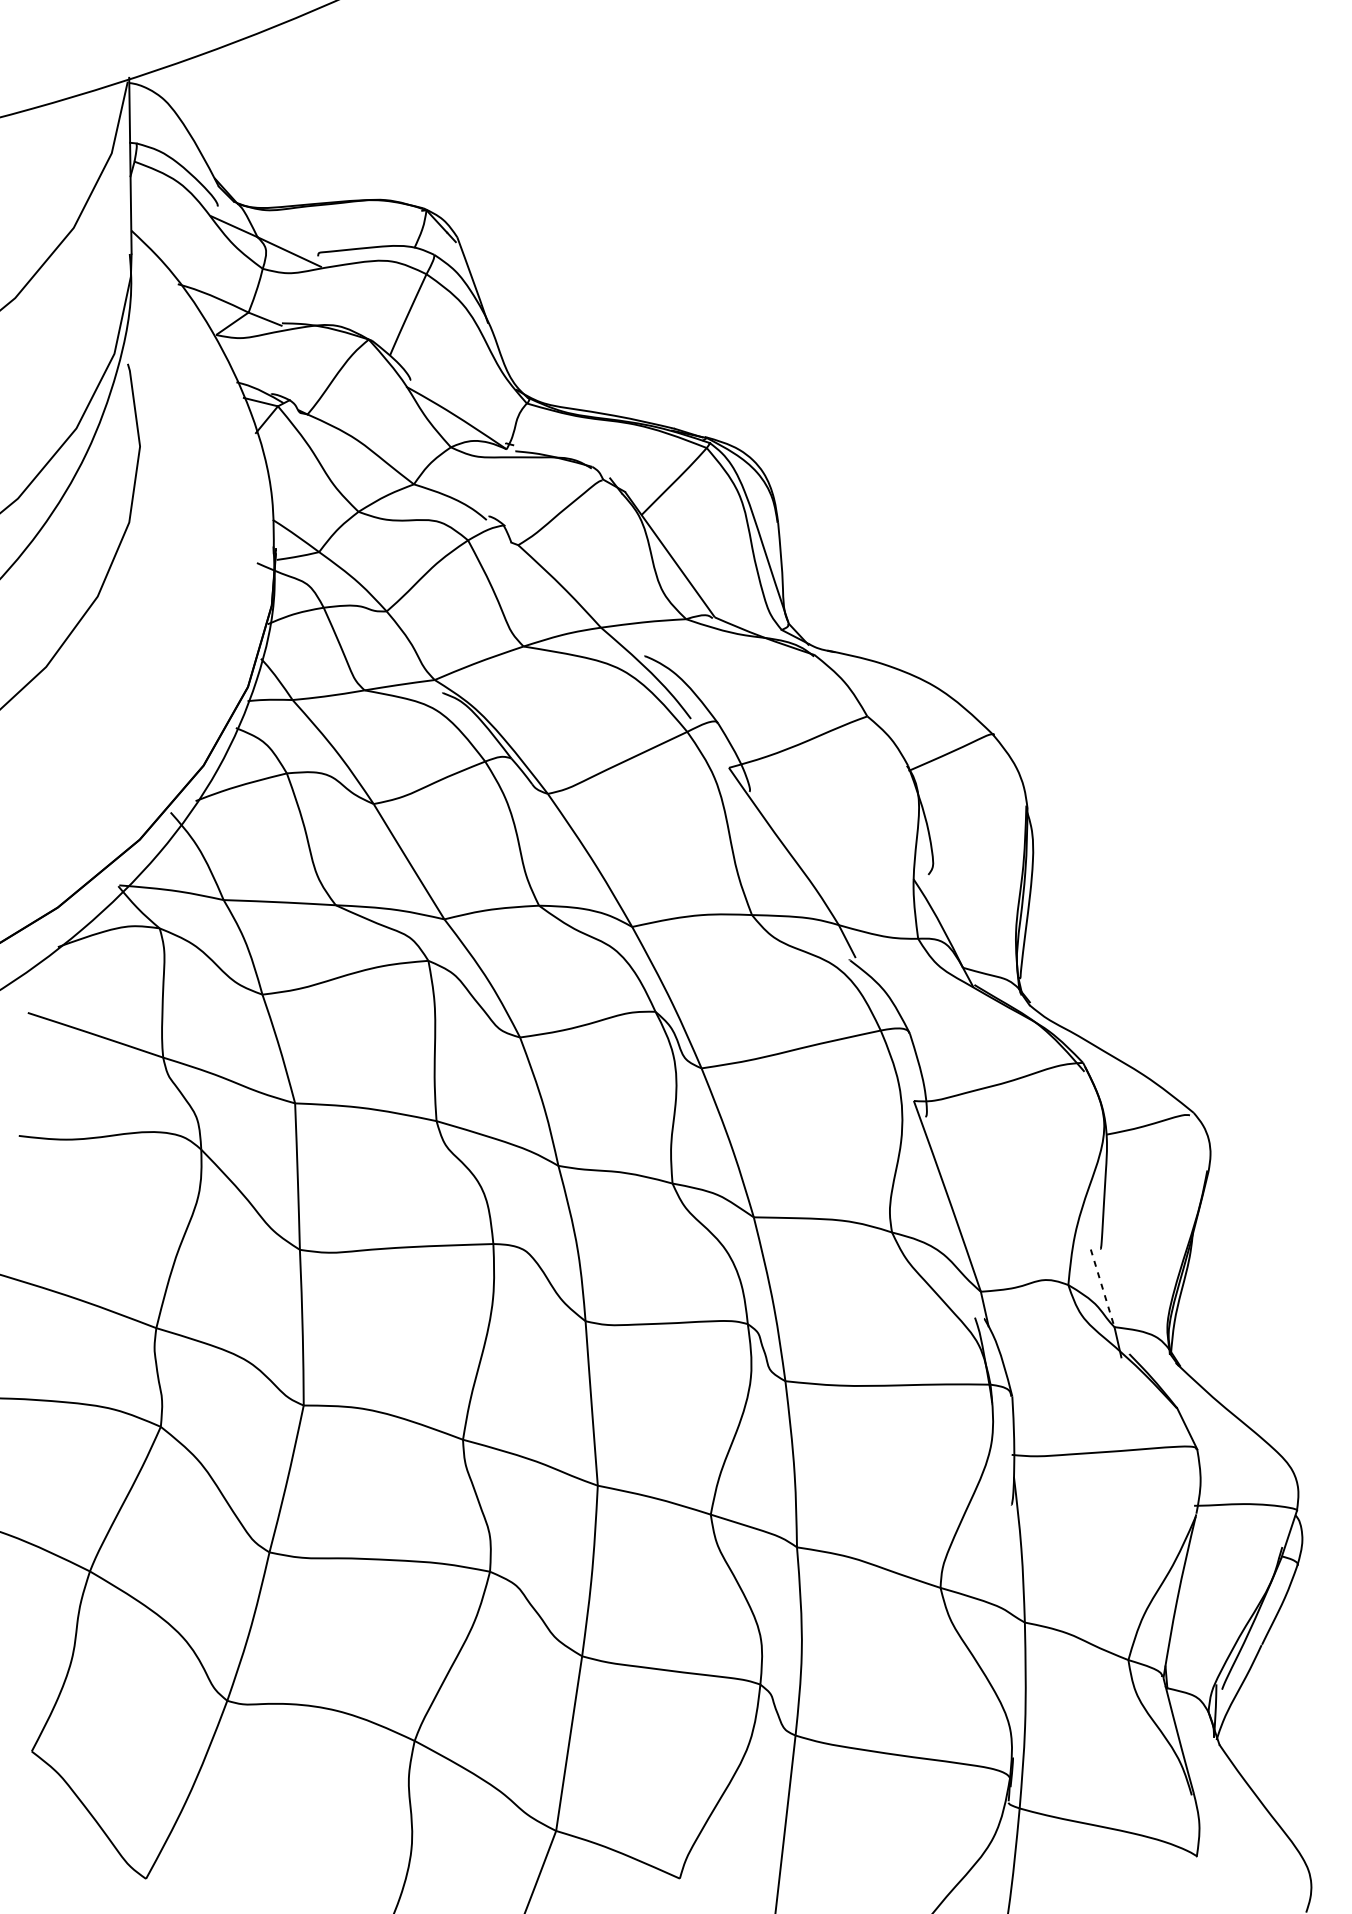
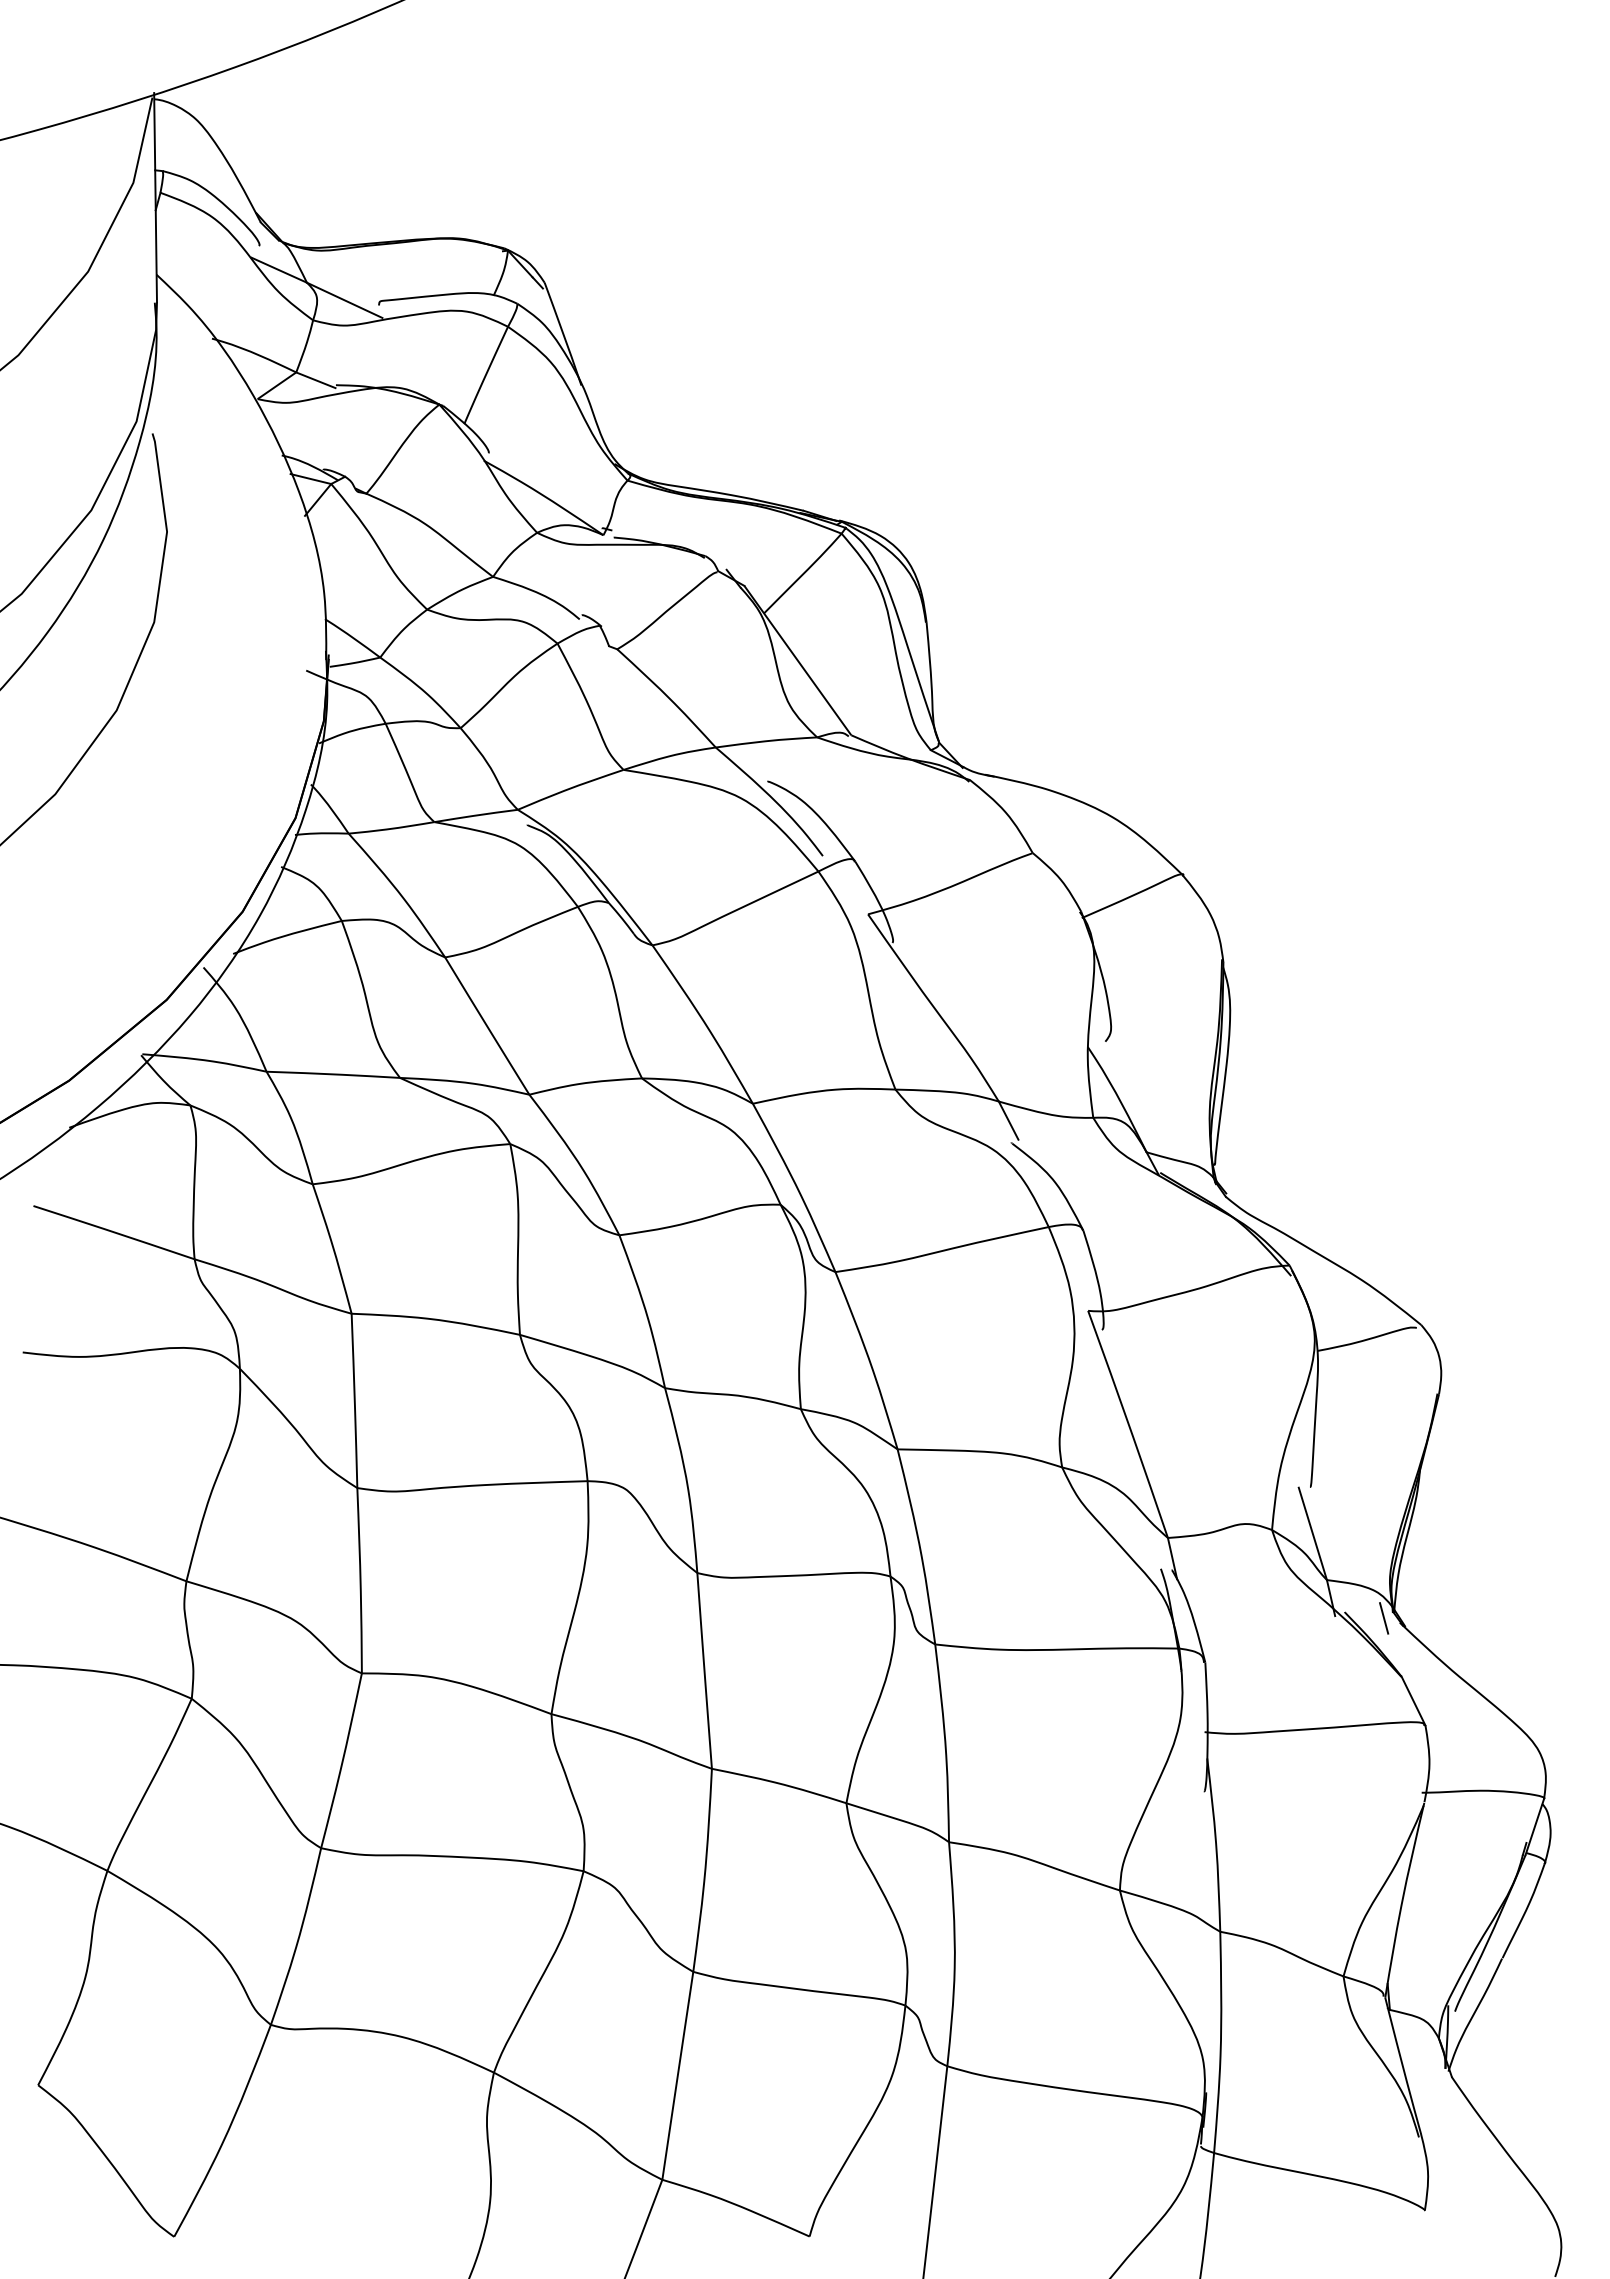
line: (1103, 1288) -> (1313, 1534), dashed -> solid
line: (1162, 1359) -> (1384, 1618), added

